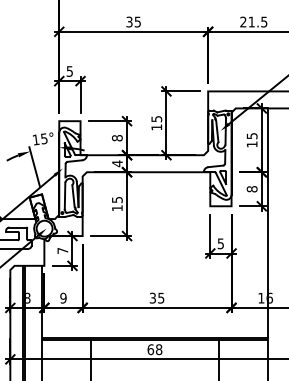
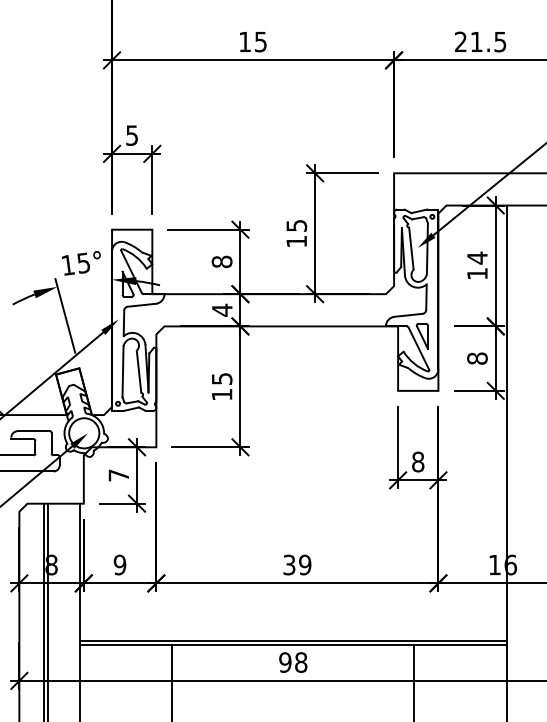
text: (129, 21) -> (245, 40), 35 -> 15
text: (251, 135) -> (476, 256), 15 -> 14
text: (220, 243) -> (417, 461), 5 -> 8
text: (161, 297) -> (305, 563), 35 -> 39
text: (150, 349) -> (284, 662), 68 -> 98

